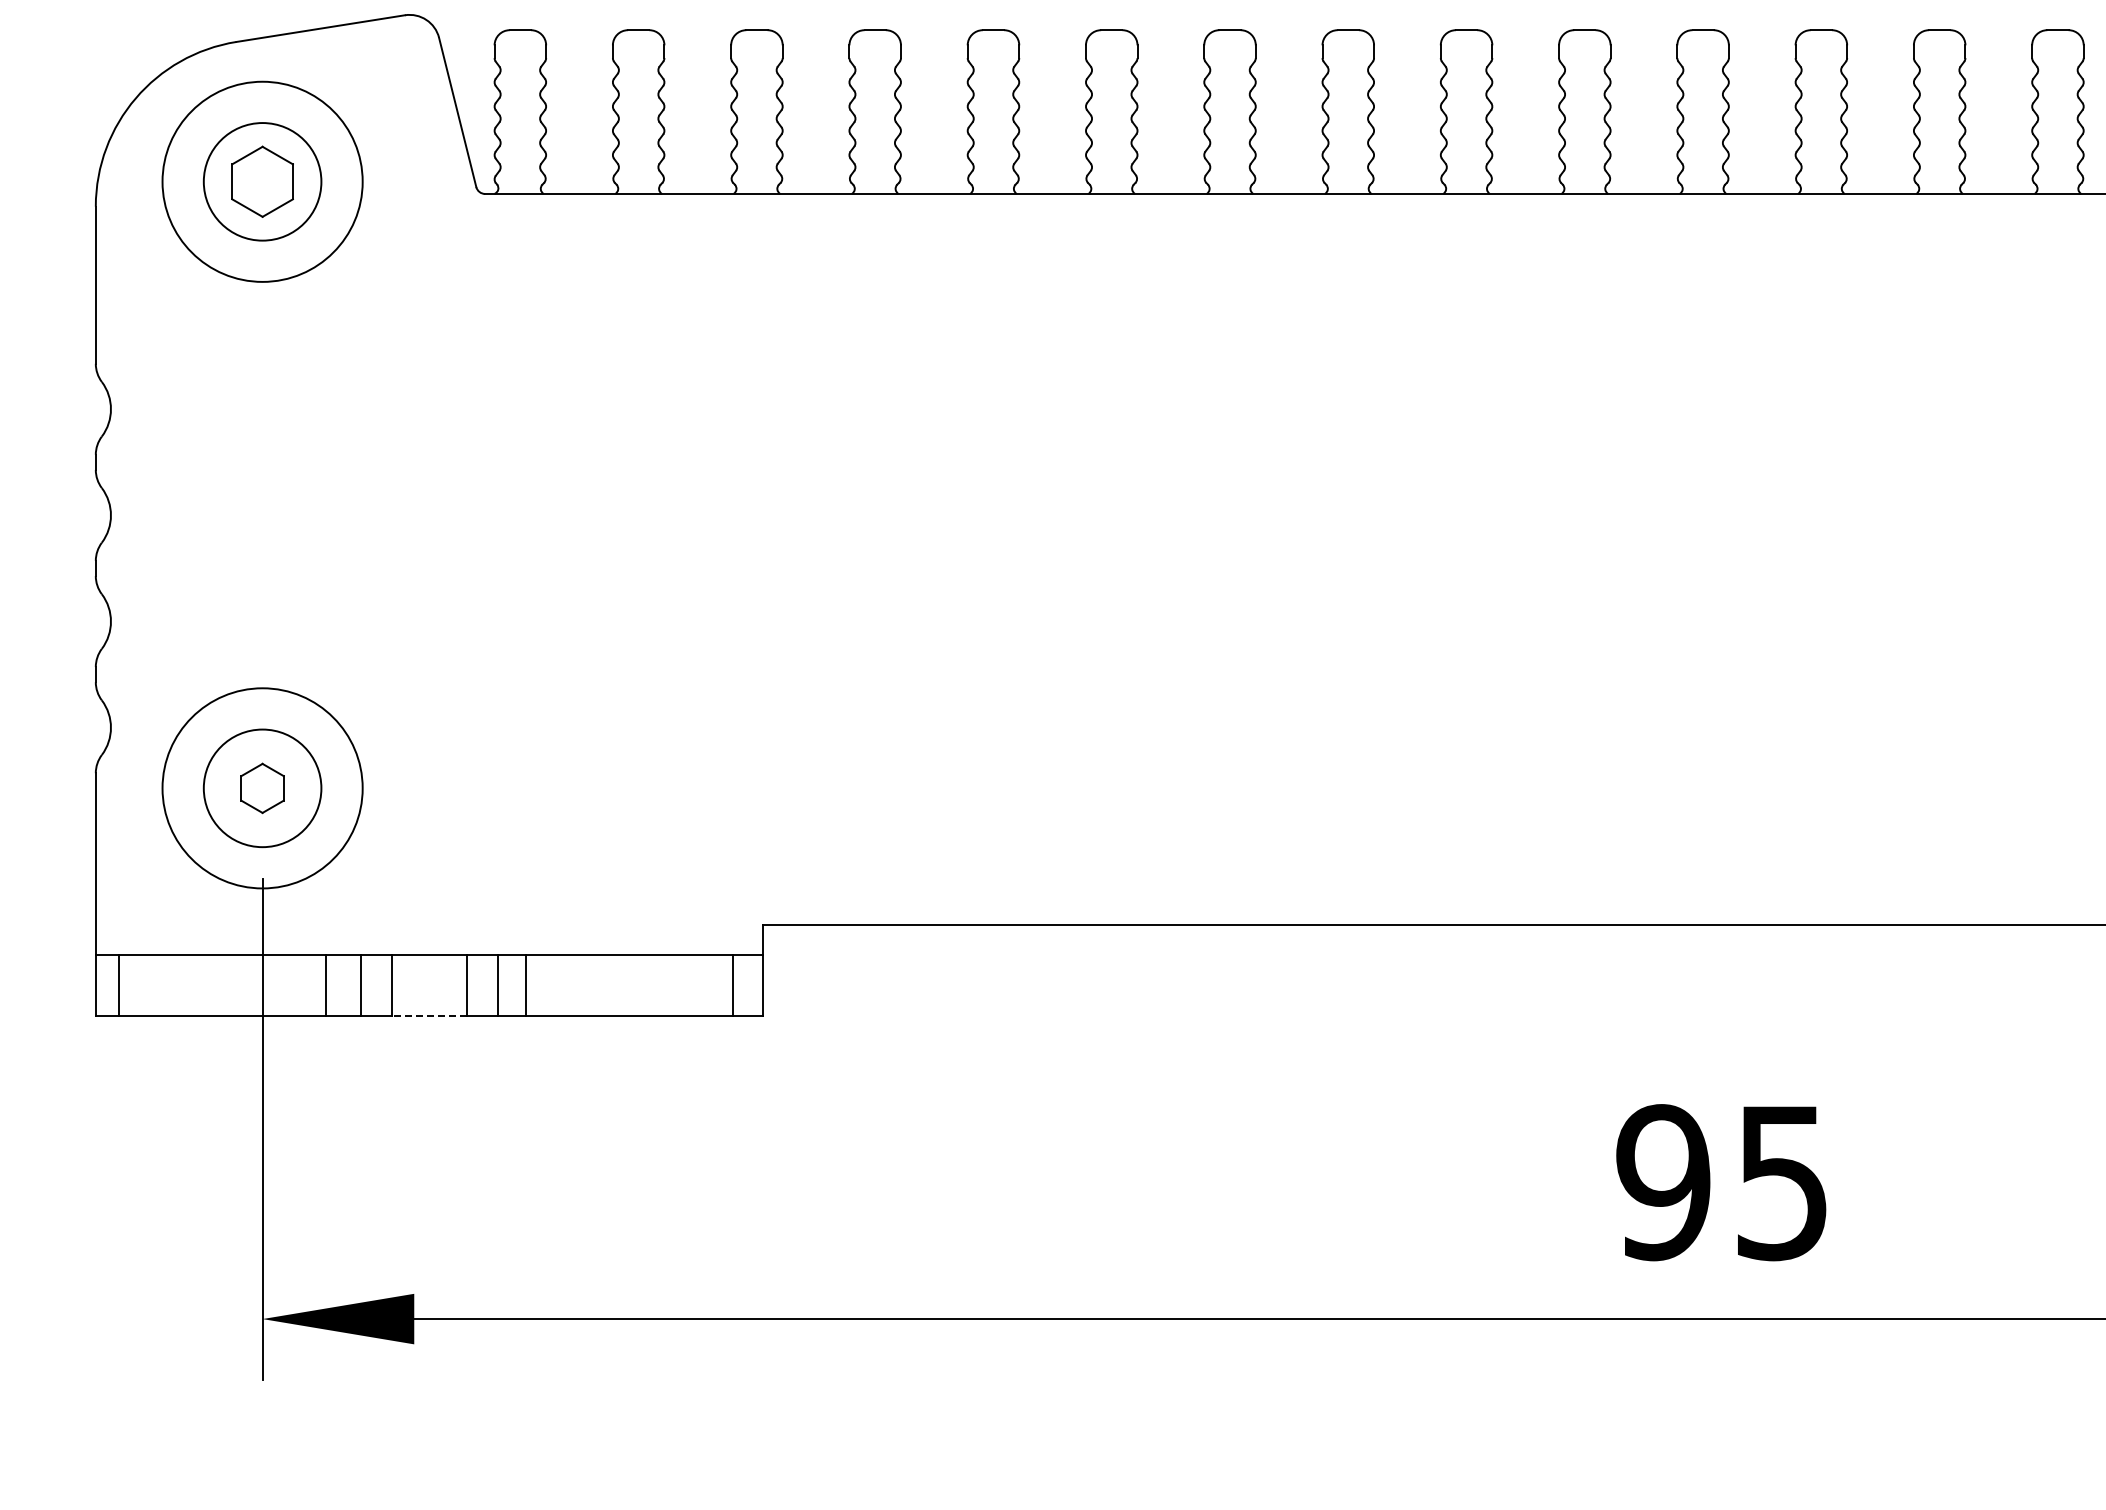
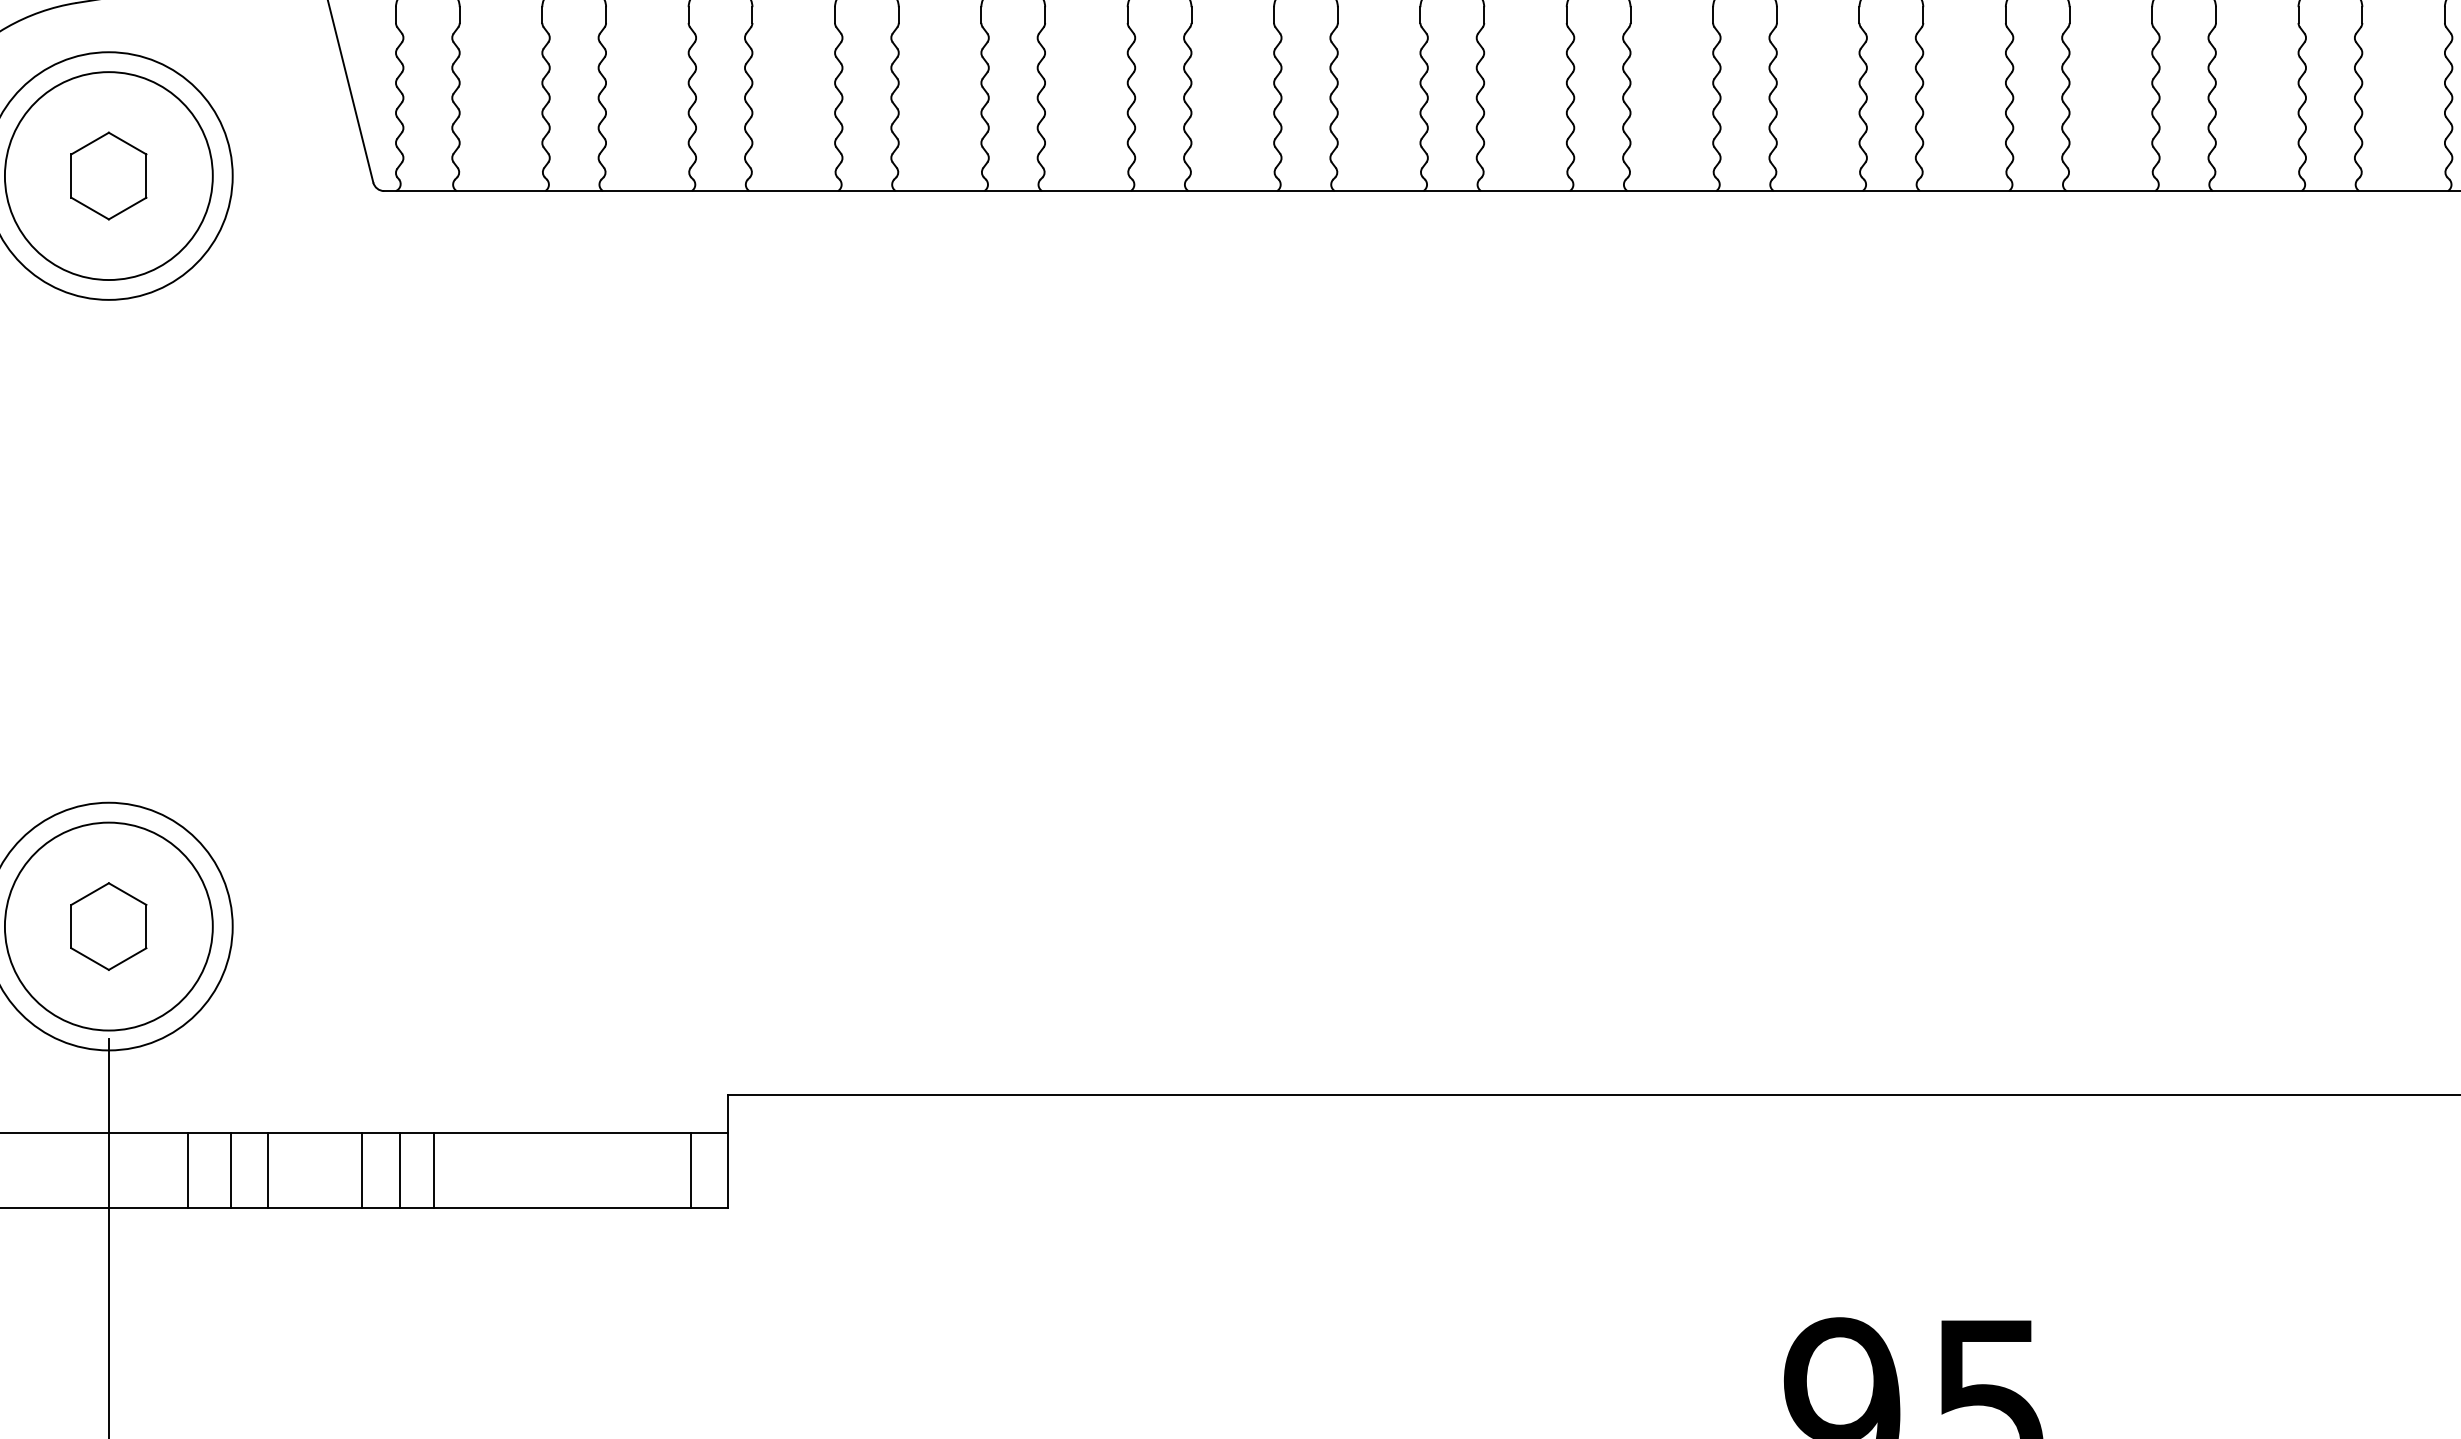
circle: (262, 181) -> (108, 175), size x1.43
circle: (262, 788) -> (108, 926), size x1.43
part: (262, 788) -> (108, 926), size x1.43
line: (429, 1015) -> (315, 1207), dashed -> solid

